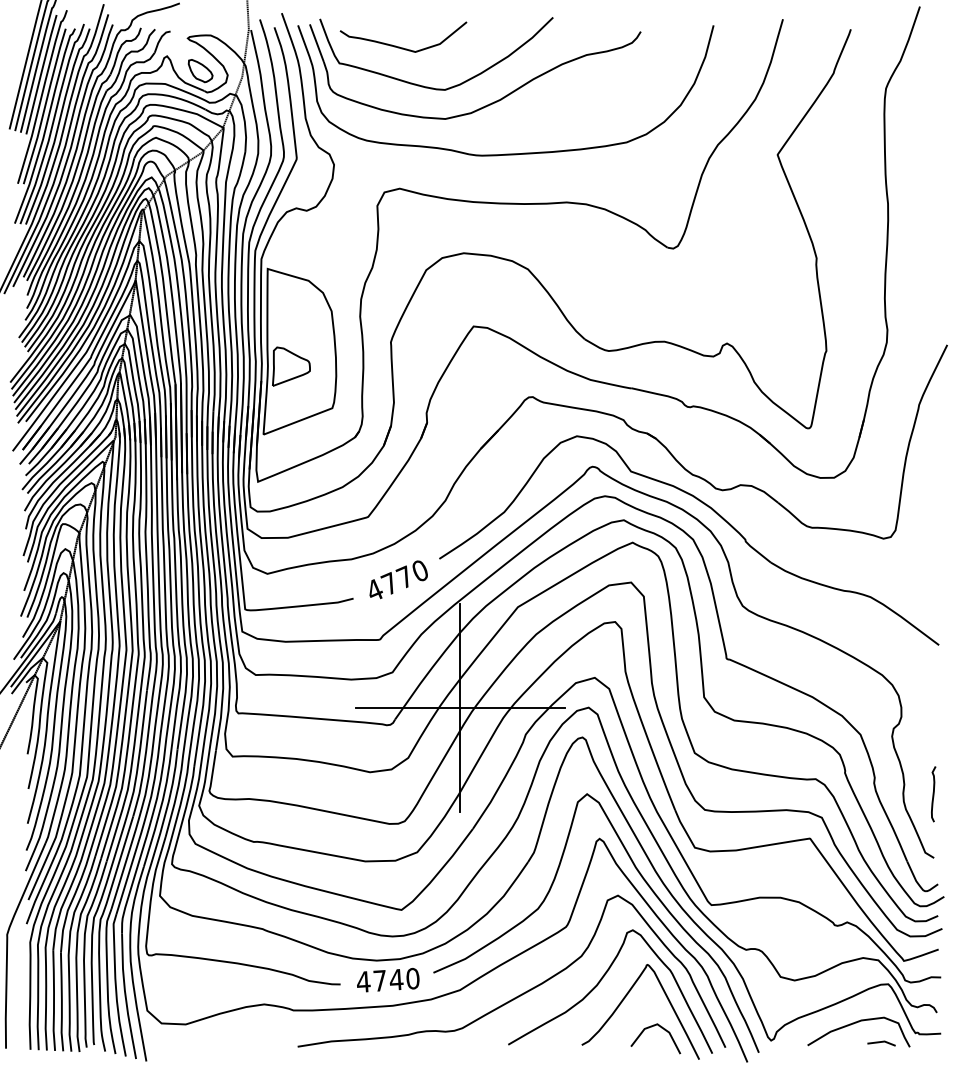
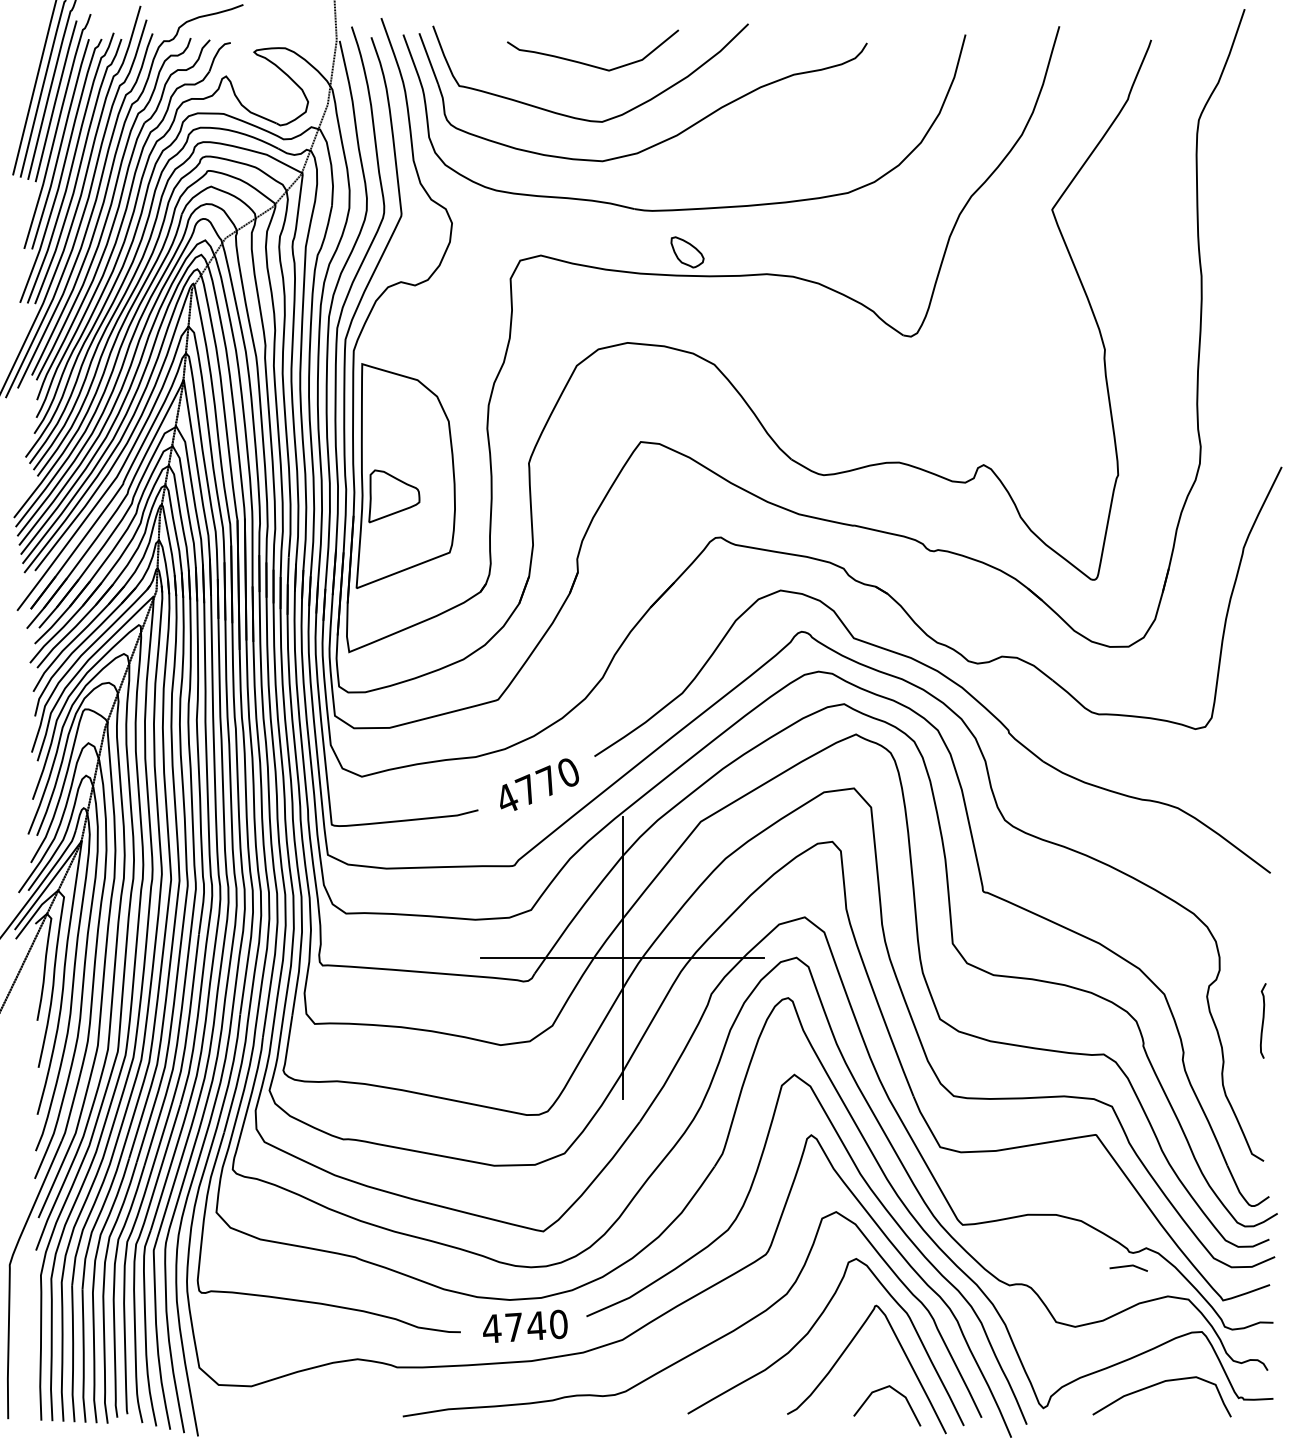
curve: (402, 47) -> (591, 64), moved
part: (200, 71) -> (687, 252), moved
curve: (933, 793) -> (1262, 1020), moved
line: (881, 1042) -> (1128, 1266), moved

